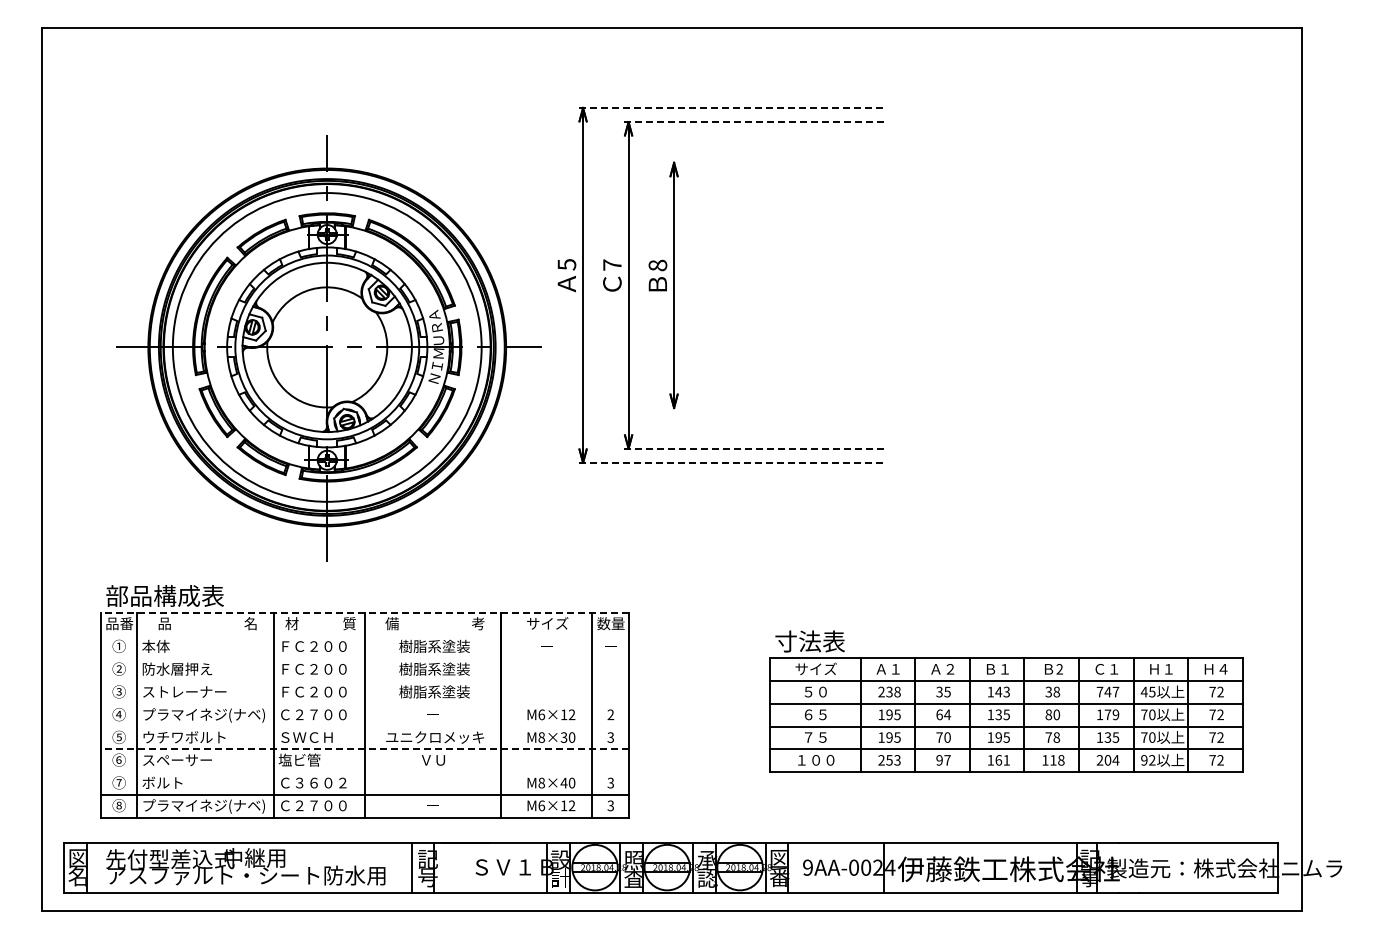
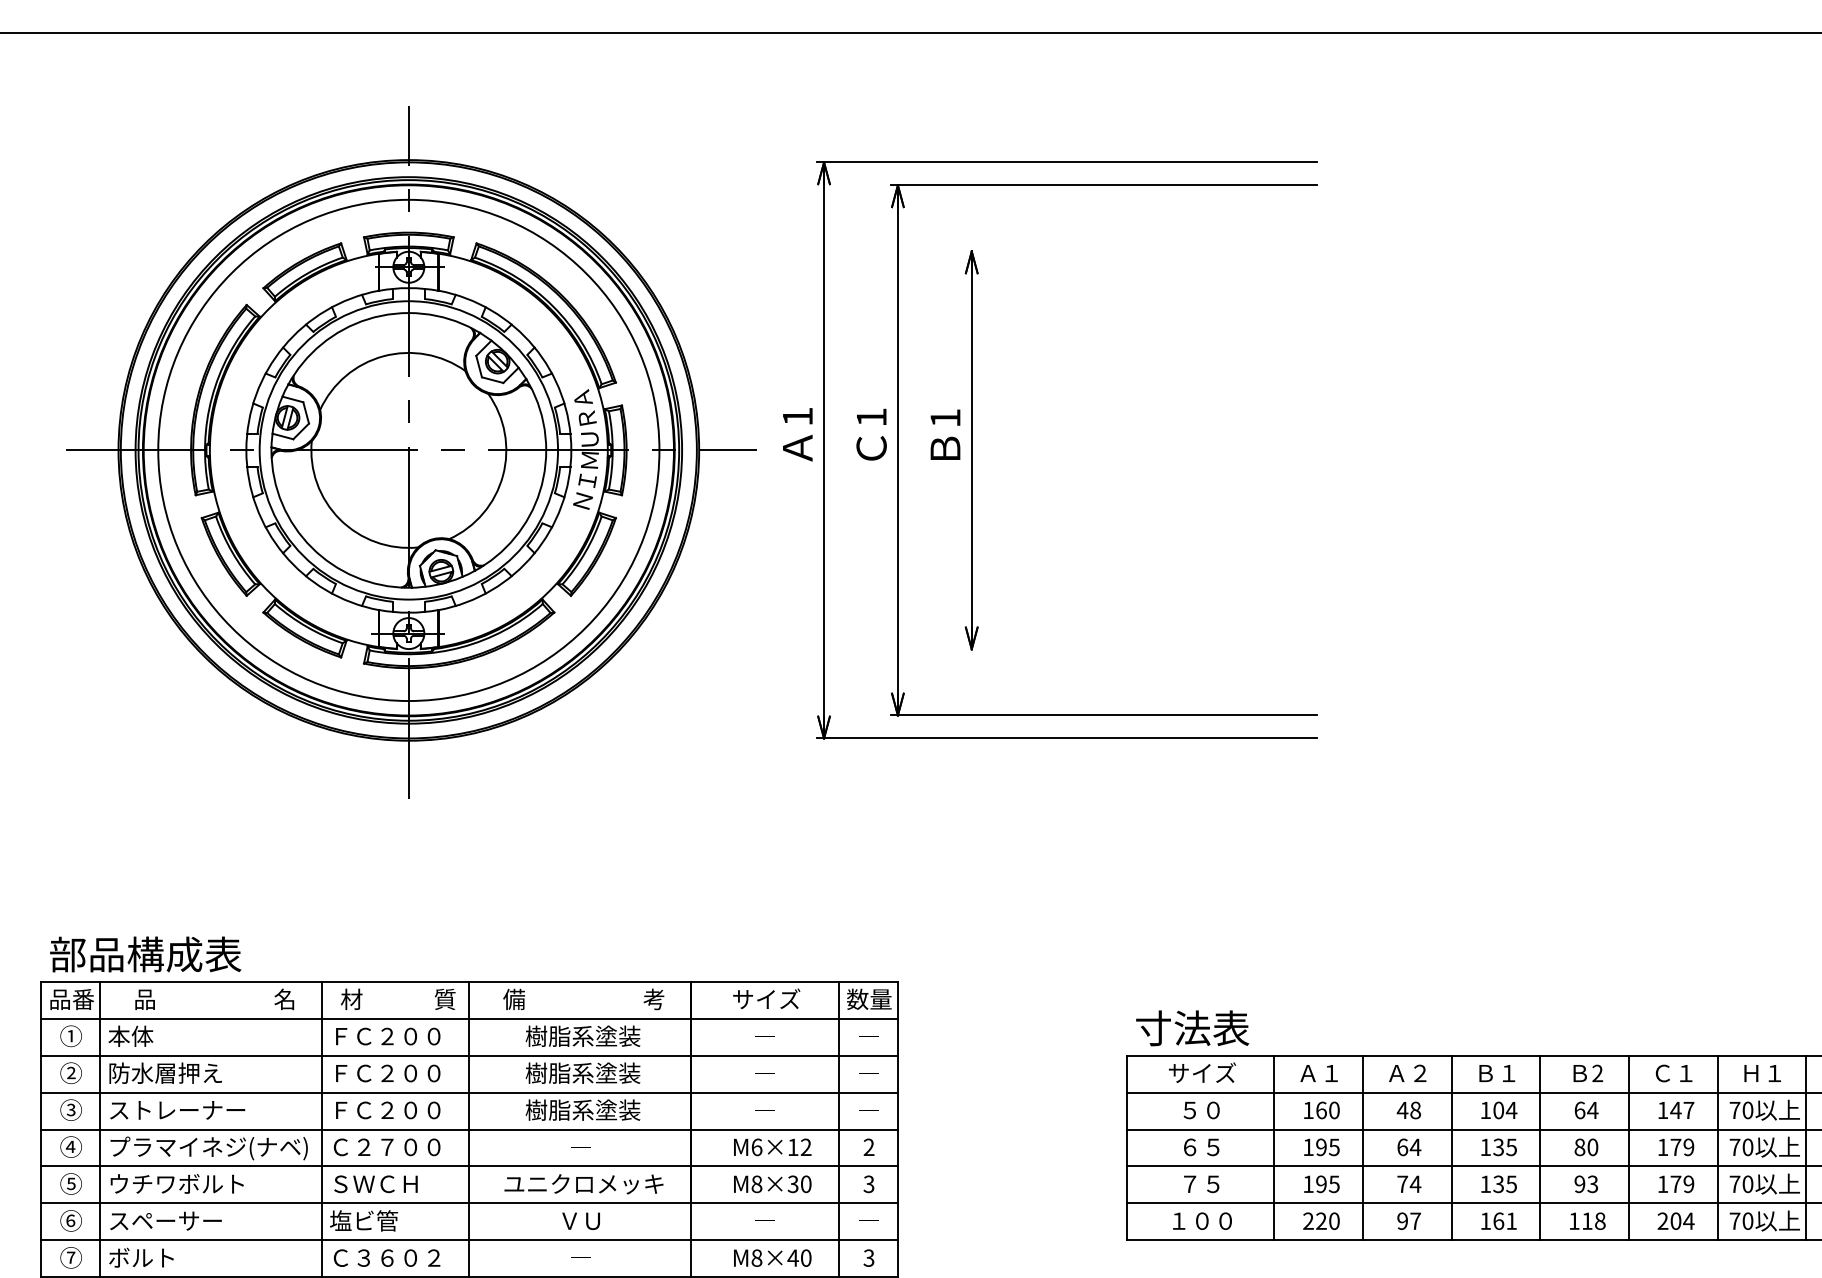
line: (733, 107) -> (1068, 161), dashed -> solid
line: (755, 122) -> (1103, 185), dashed -> solid
text: (566, 264) -> (797, 416), 5 -> 1
text: (612, 264) -> (871, 416), 7 -> 1
text: (657, 265) -> (944, 418), 8 -> 1
part: (328, 348) -> (410, 452), moved
line: (755, 448) -> (1103, 715), dashed -> solid
line: (733, 462) -> (1068, 737), dashed -> solid
line: (364, 612) -> (469, 981), dashed -> solid
line: (364, 635) -> (469, 1018), added
line: (364, 658) -> (469, 1055), added
line: (364, 681) -> (469, 1093), added
text: (889, 691) -> (1321, 1109), 238 -> 160
text: (943, 691) -> (1409, 1109), 35 -> 48
text: (1002, 691) -> (1504, 1109), 143 -> 104
text: (1052, 691) -> (1585, 1109), 38 -> 64
text: (1099, 691) -> (1662, 1109), 747 -> 147
text: (1147, 691) -> (1740, 1109), 45 -> 70
line: (364, 703) -> (469, 1128), added
line: (364, 726) -> (469, 1166), added
text: (947, 737) -> (1415, 1184), 70 -> 74
text: (998, 737) -> (1498, 1184), 195 -> 135
text: (1052, 737) -> (1585, 1184), 78 -> 93
text: (1111, 737) -> (1681, 1184), 135 -> 179
line: (364, 749) -> (469, 1203), dashed -> solid
text: (893, 760) -> (1327, 1221), 253 -> 220
text: (1148, 760) -> (1741, 1221), 92 -> 70
line: (364, 772) -> (469, 1240), added

